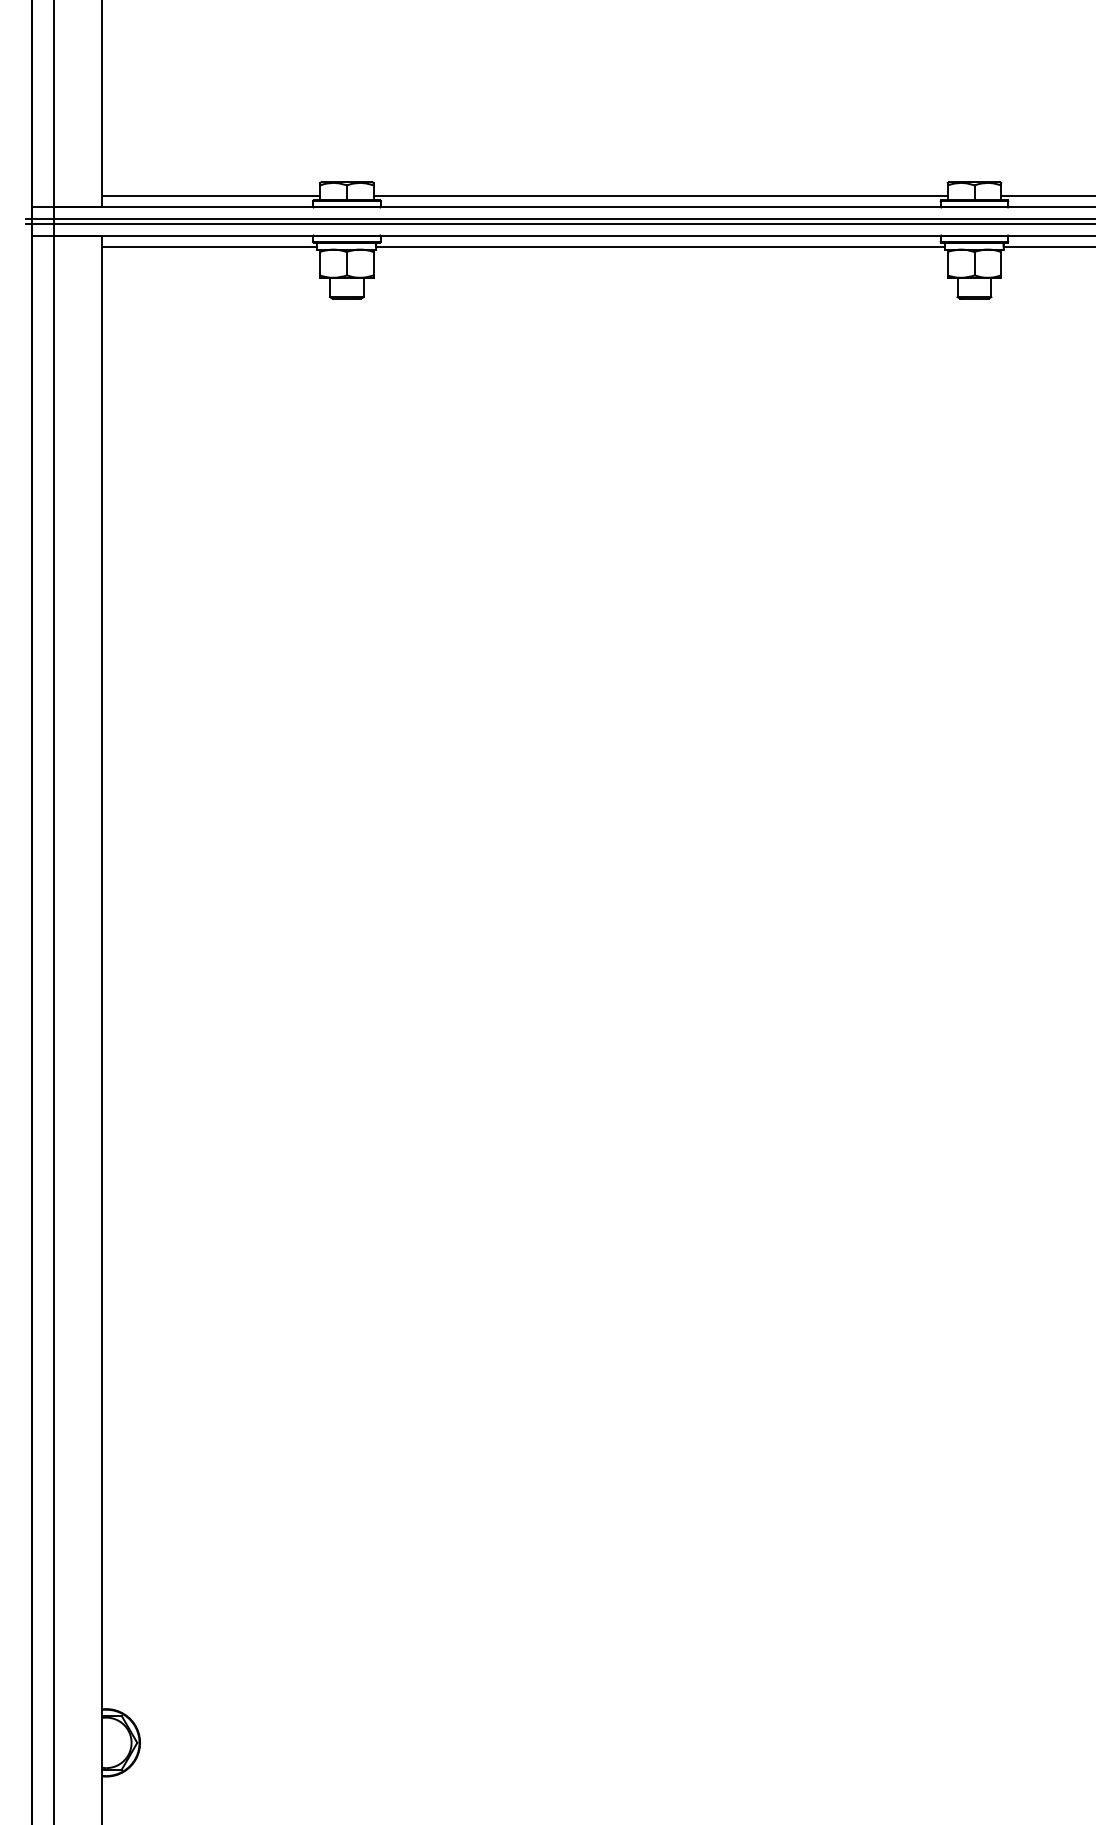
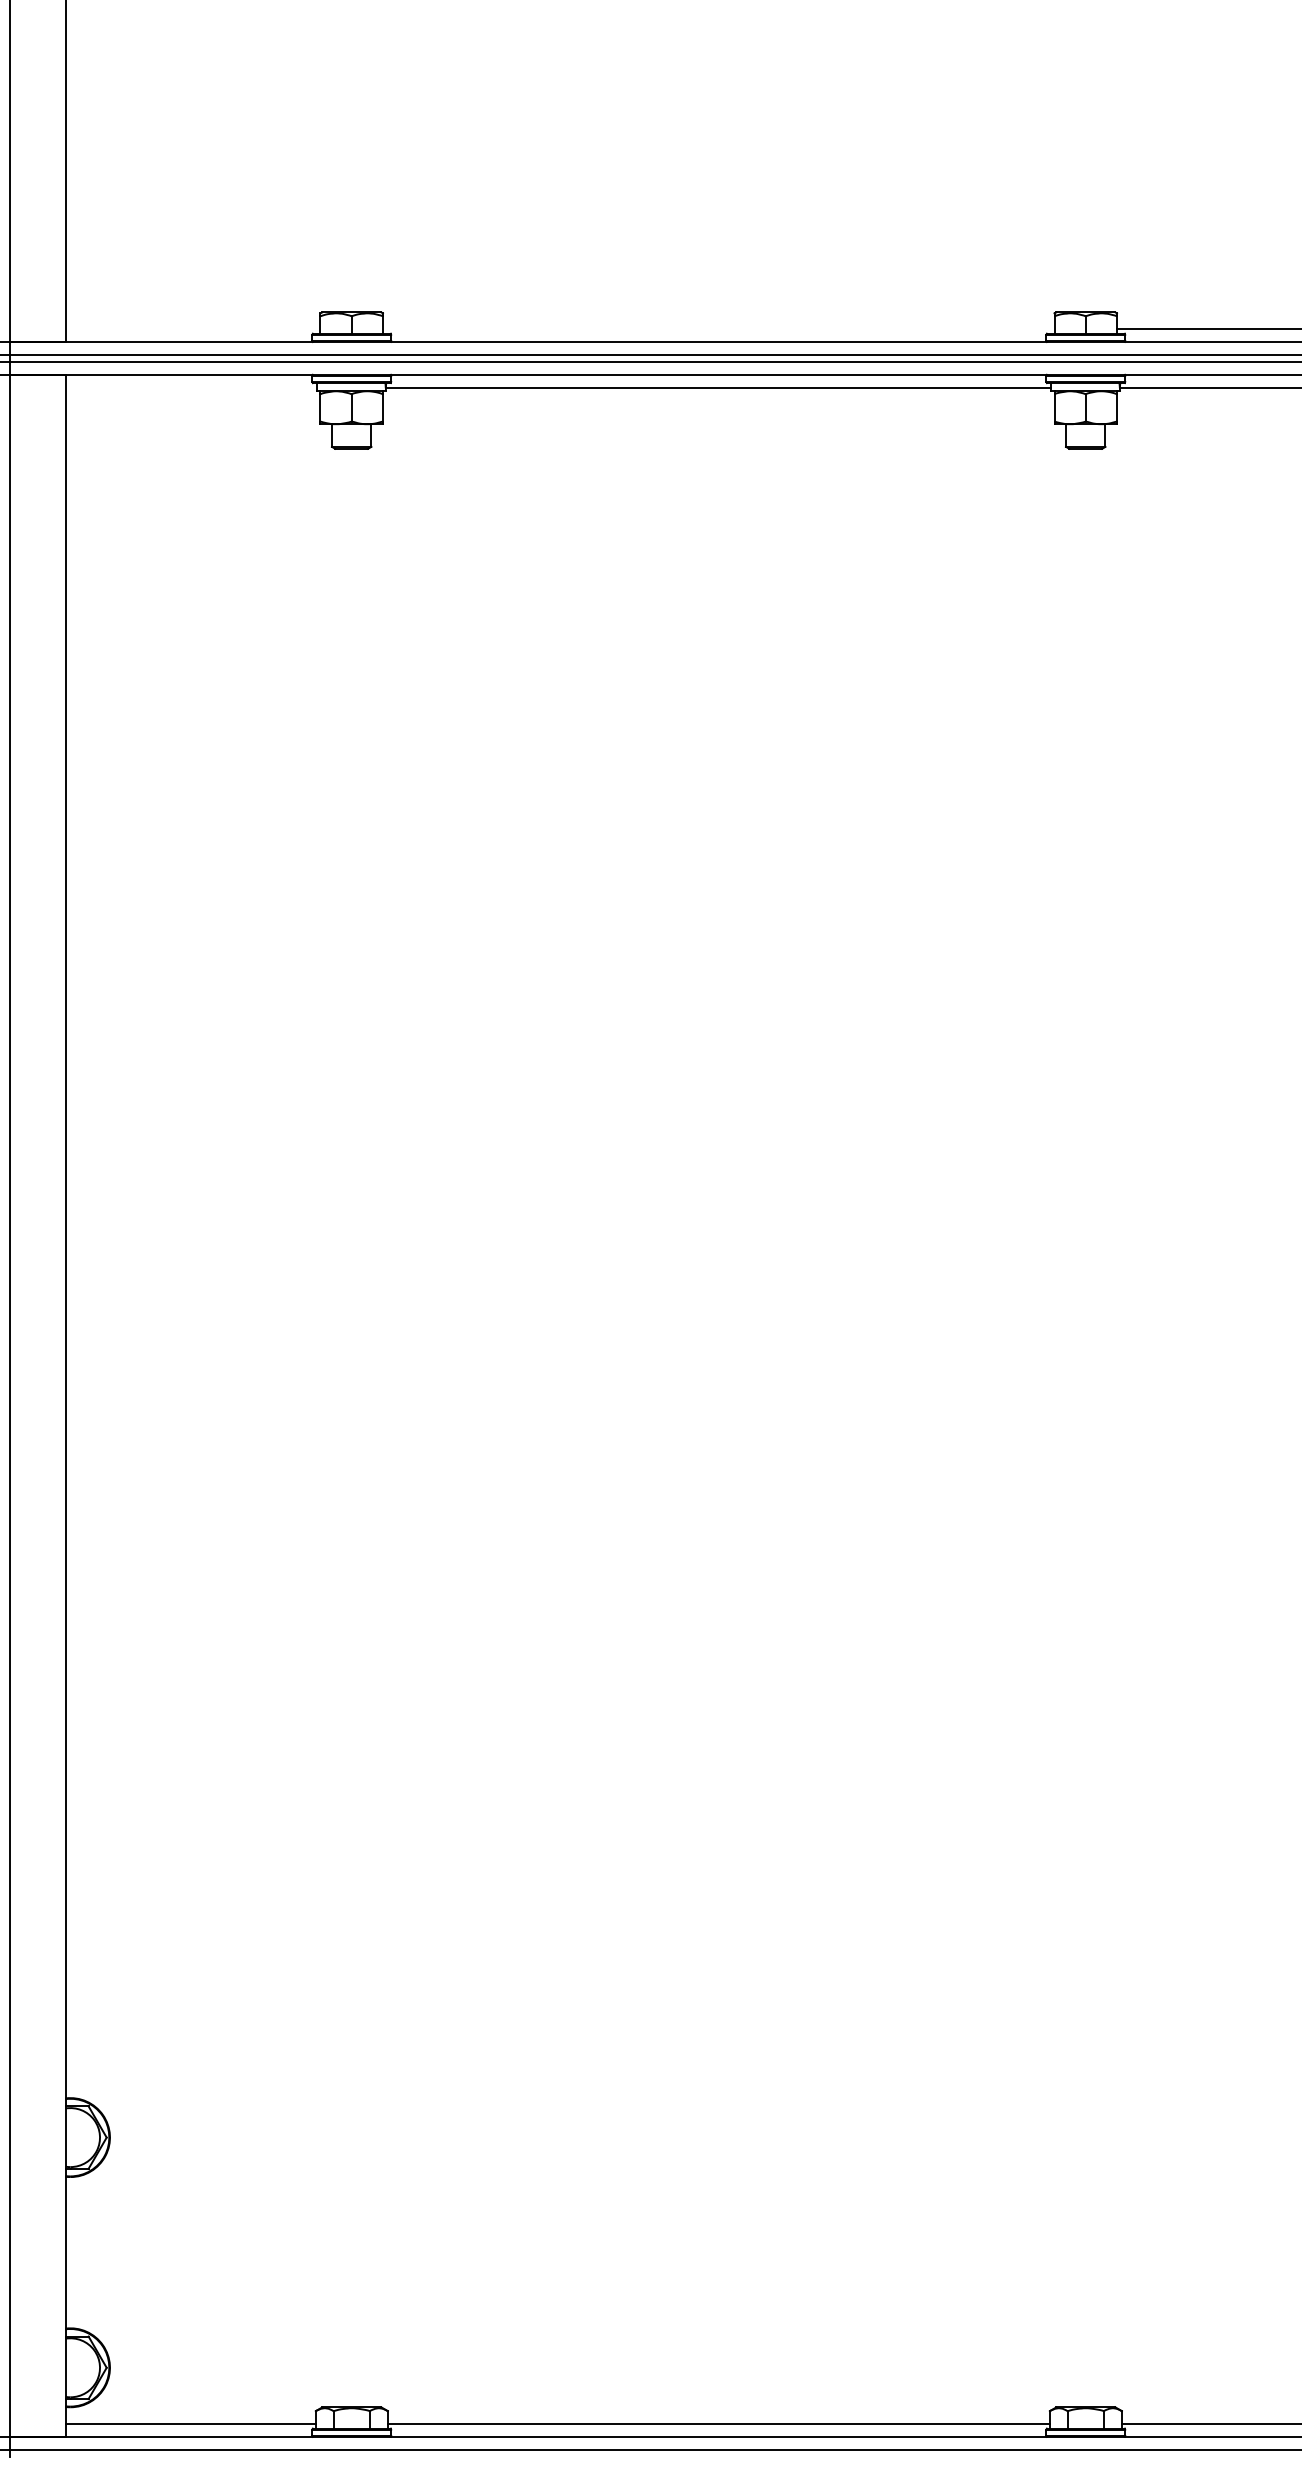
line: (210, 195) -> (192, 328), removed
line: (660, 195) -> (718, 328), removed
line: (209, 247) -> (191, 388), removed

